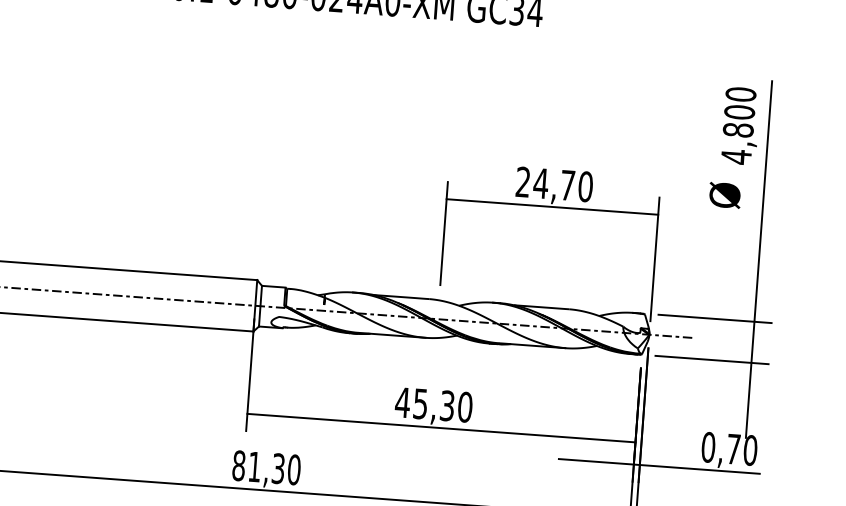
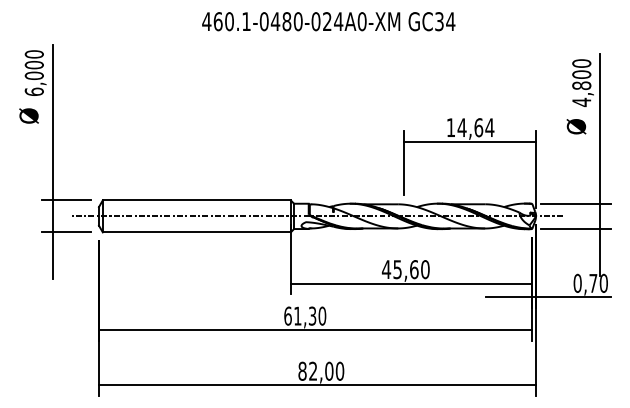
text: (554, 184) -> (470, 127), 24,70 -> 14,64
text: (447, 405) -> (414, 269), 45,30 -> 45,60
text: (238, 464) -> (287, 315), 81,30 -> 61,30

